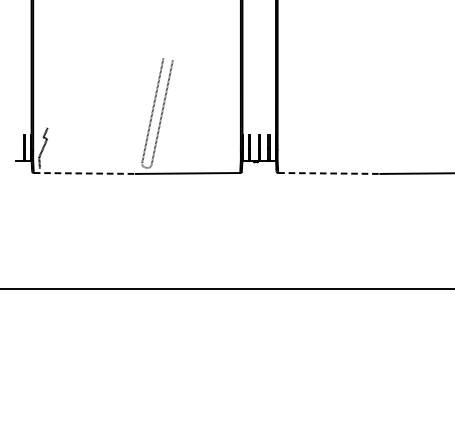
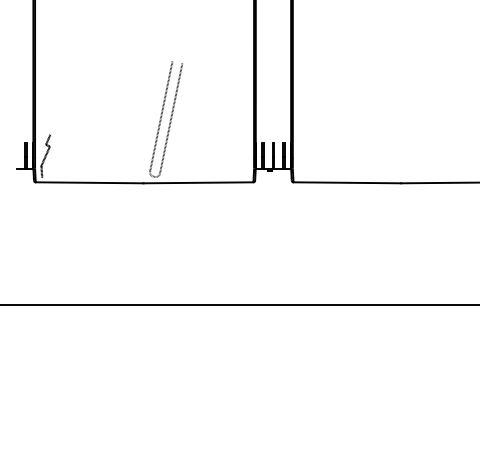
line: (84, 173) -> (89, 182), dashed -> solid
line: (329, 173) -> (347, 182), dashed -> solid

